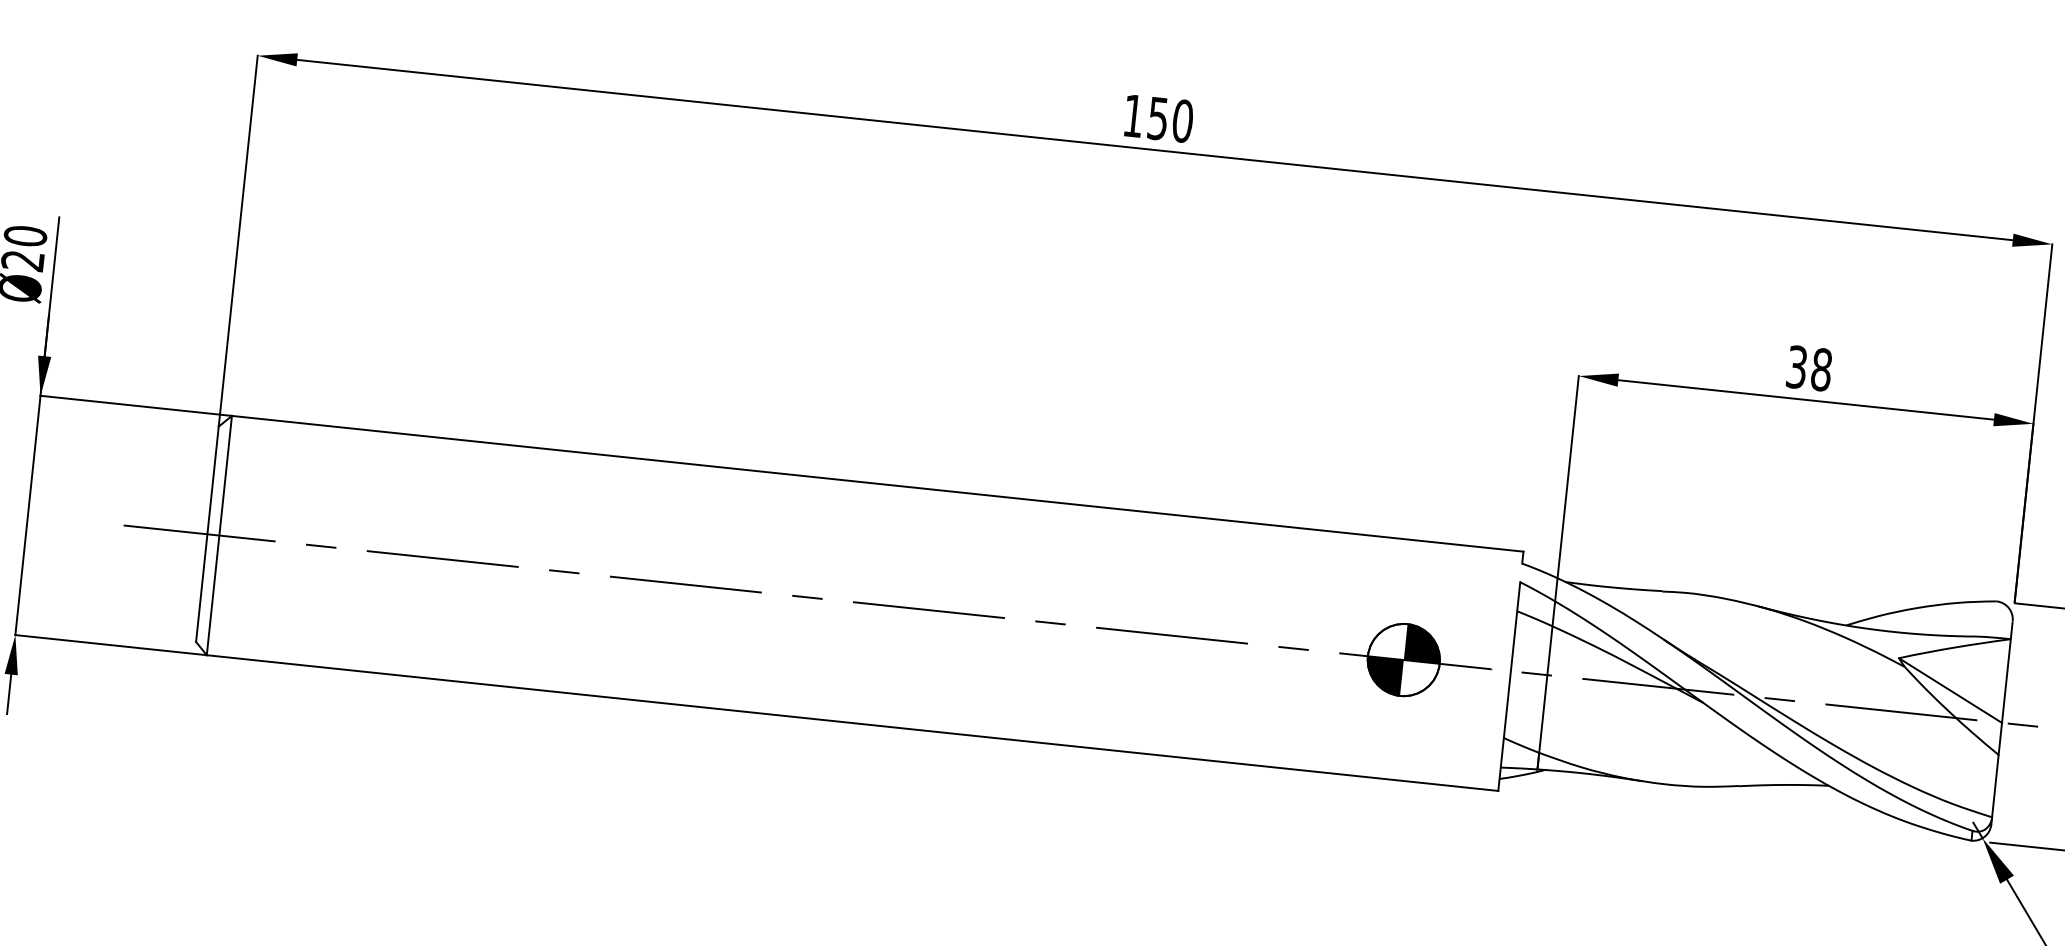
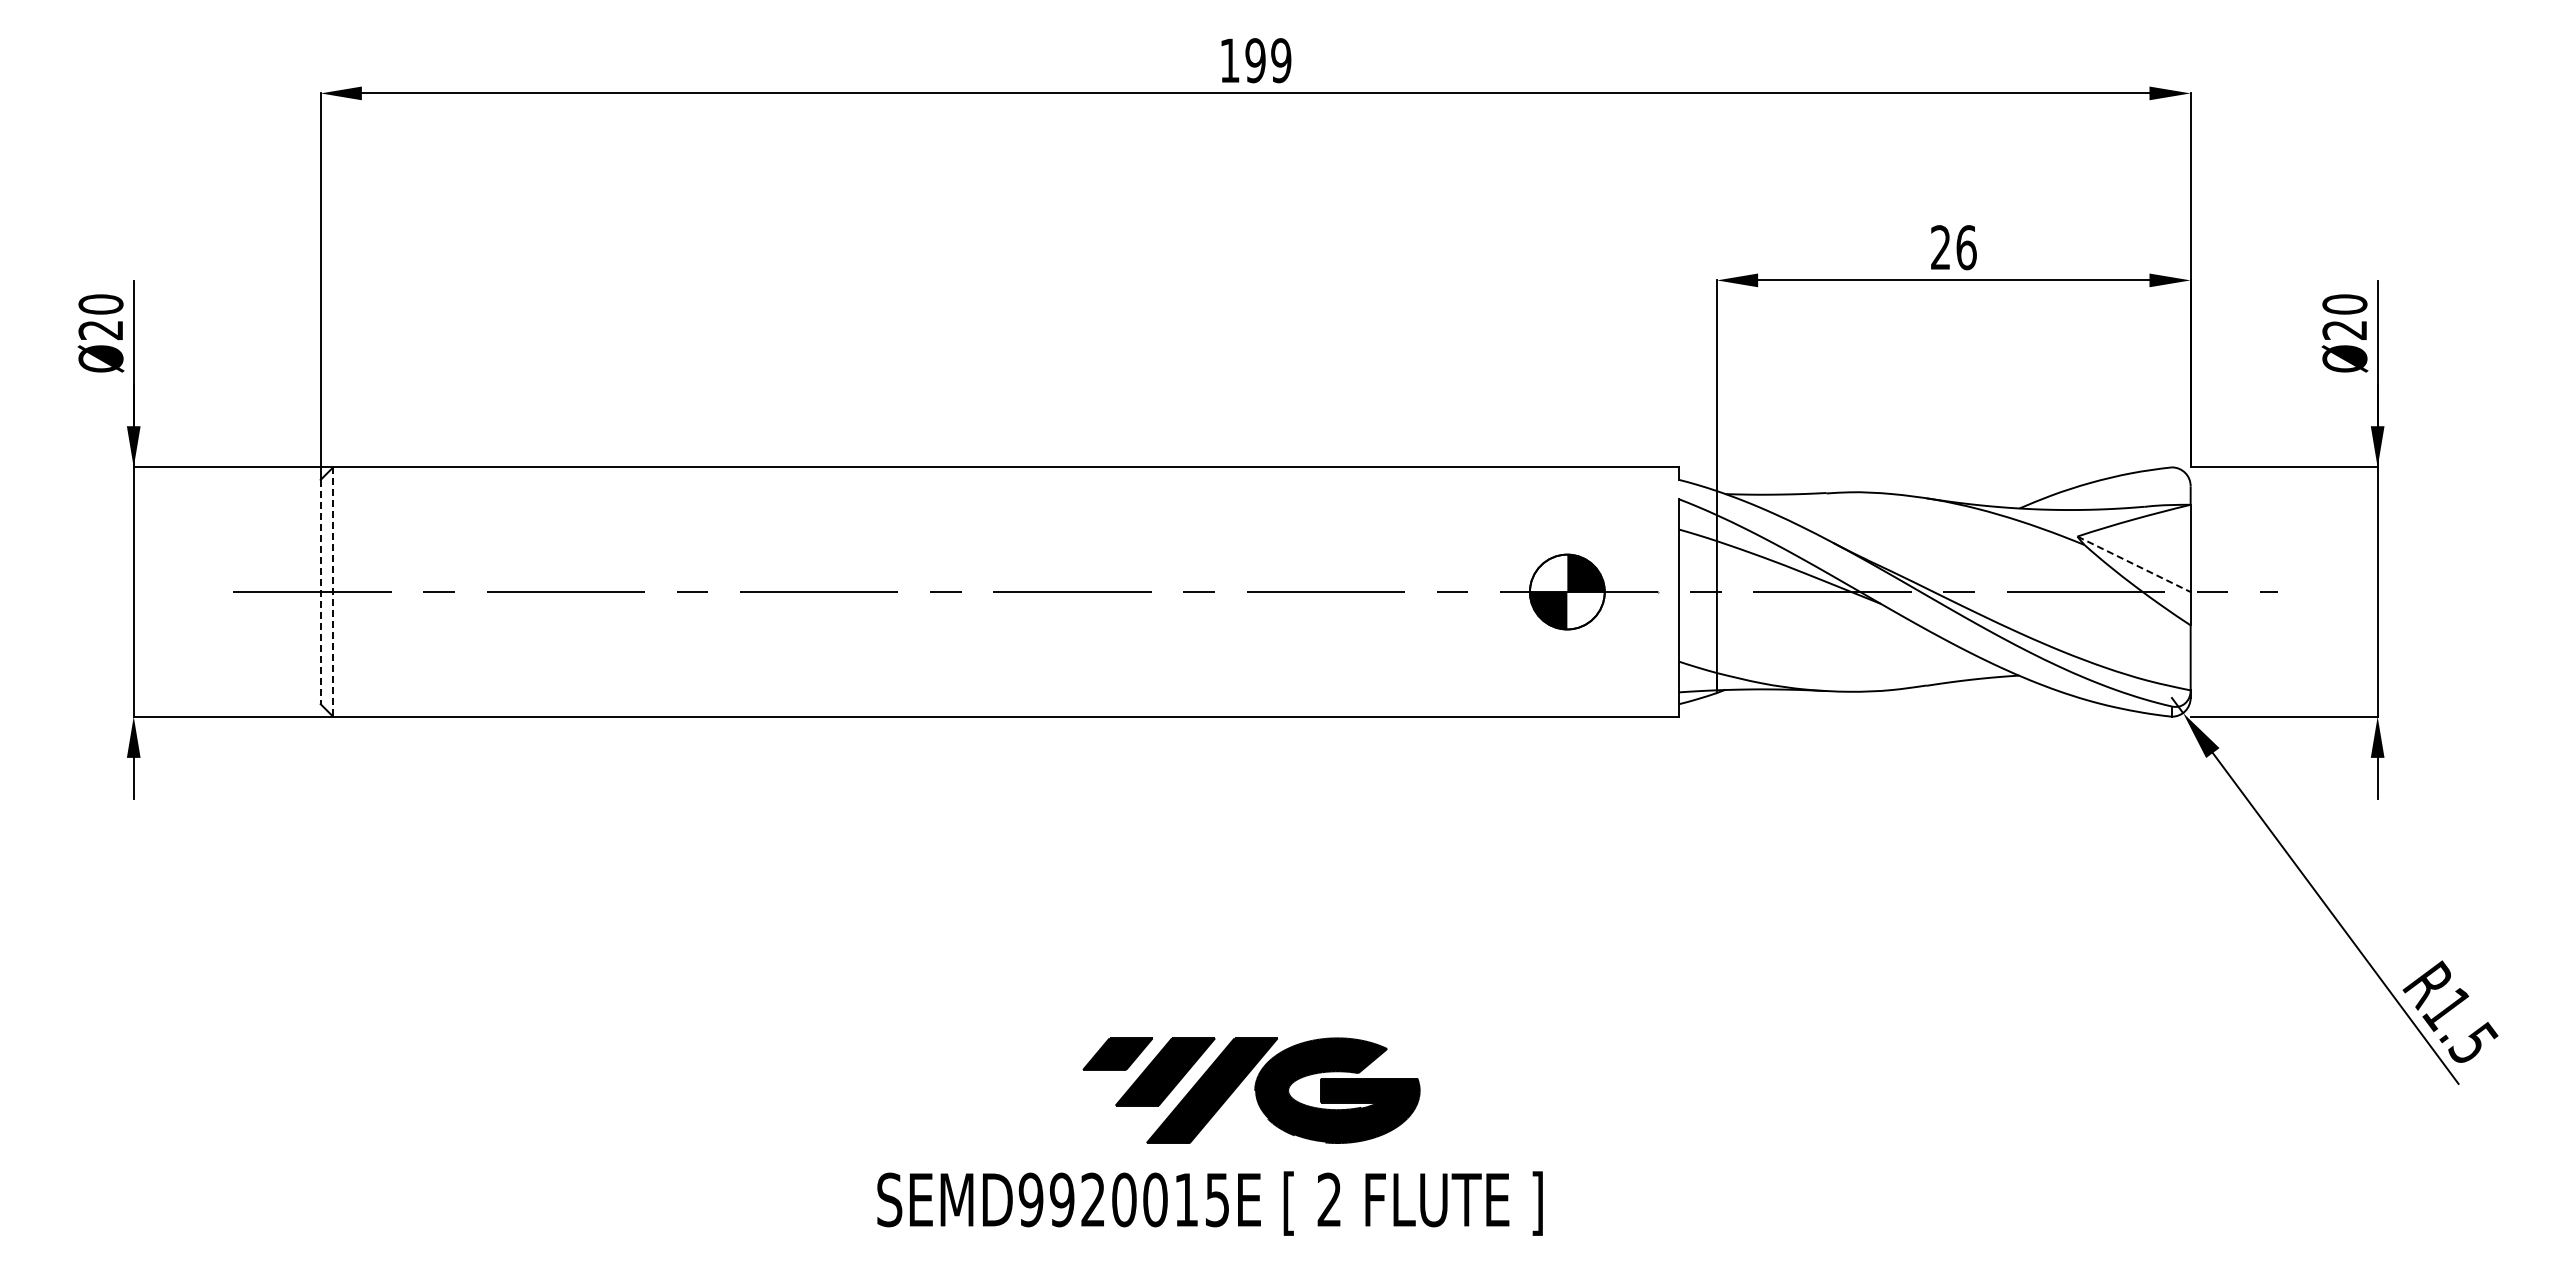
text: (1170, 119) -> (1268, 60), 150 -> 199
text: (1809, 368) -> (1953, 247), 38 -> 26
line: (207, 534) -> (320, 592), solid -> dashed
line: (219, 536) -> (333, 592), solid -> dashed
line: (1950, 690) -> (2134, 564), solid -> dashed

